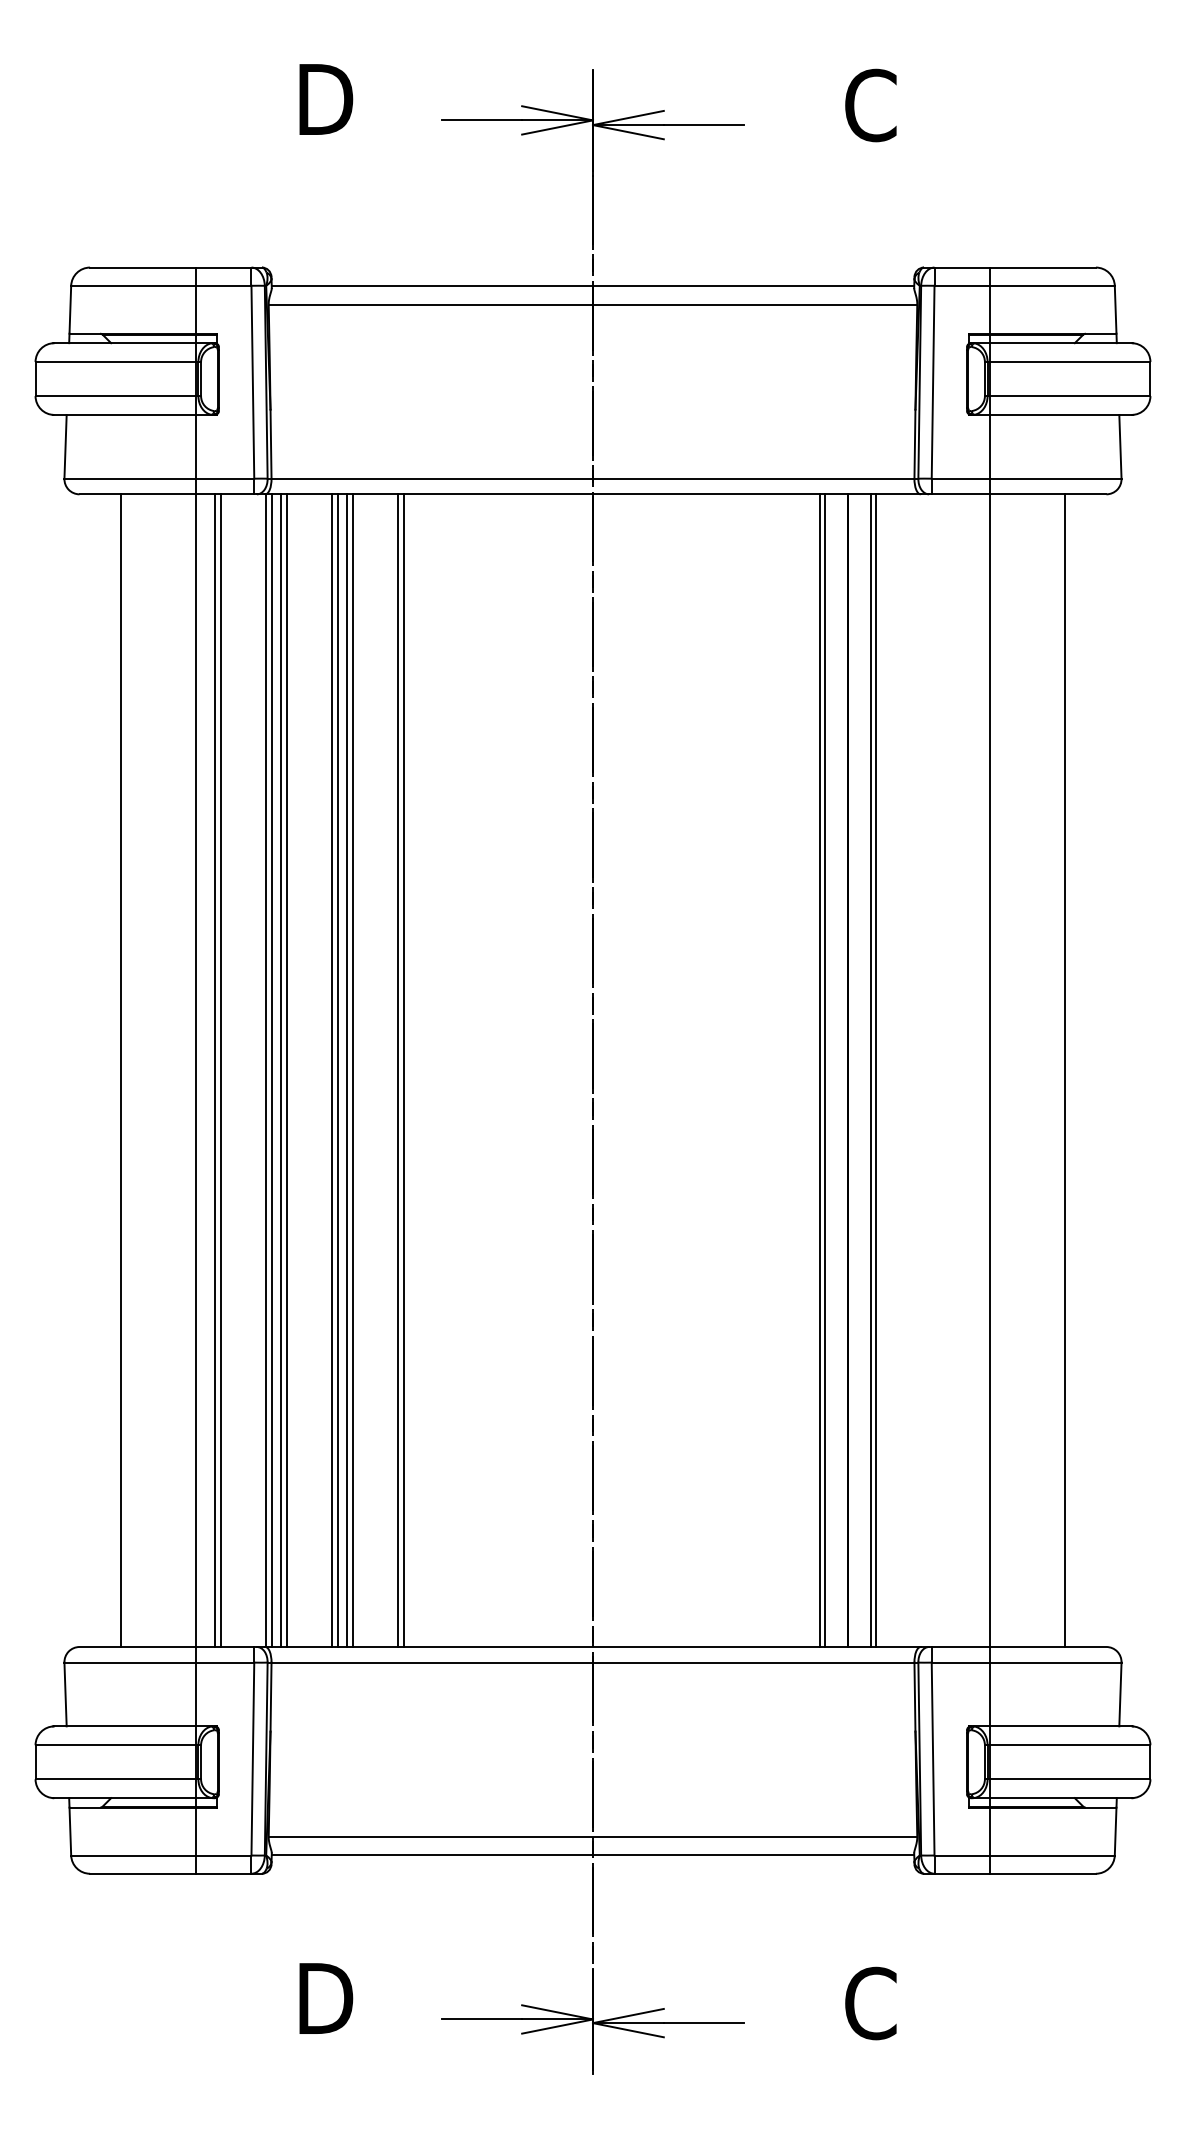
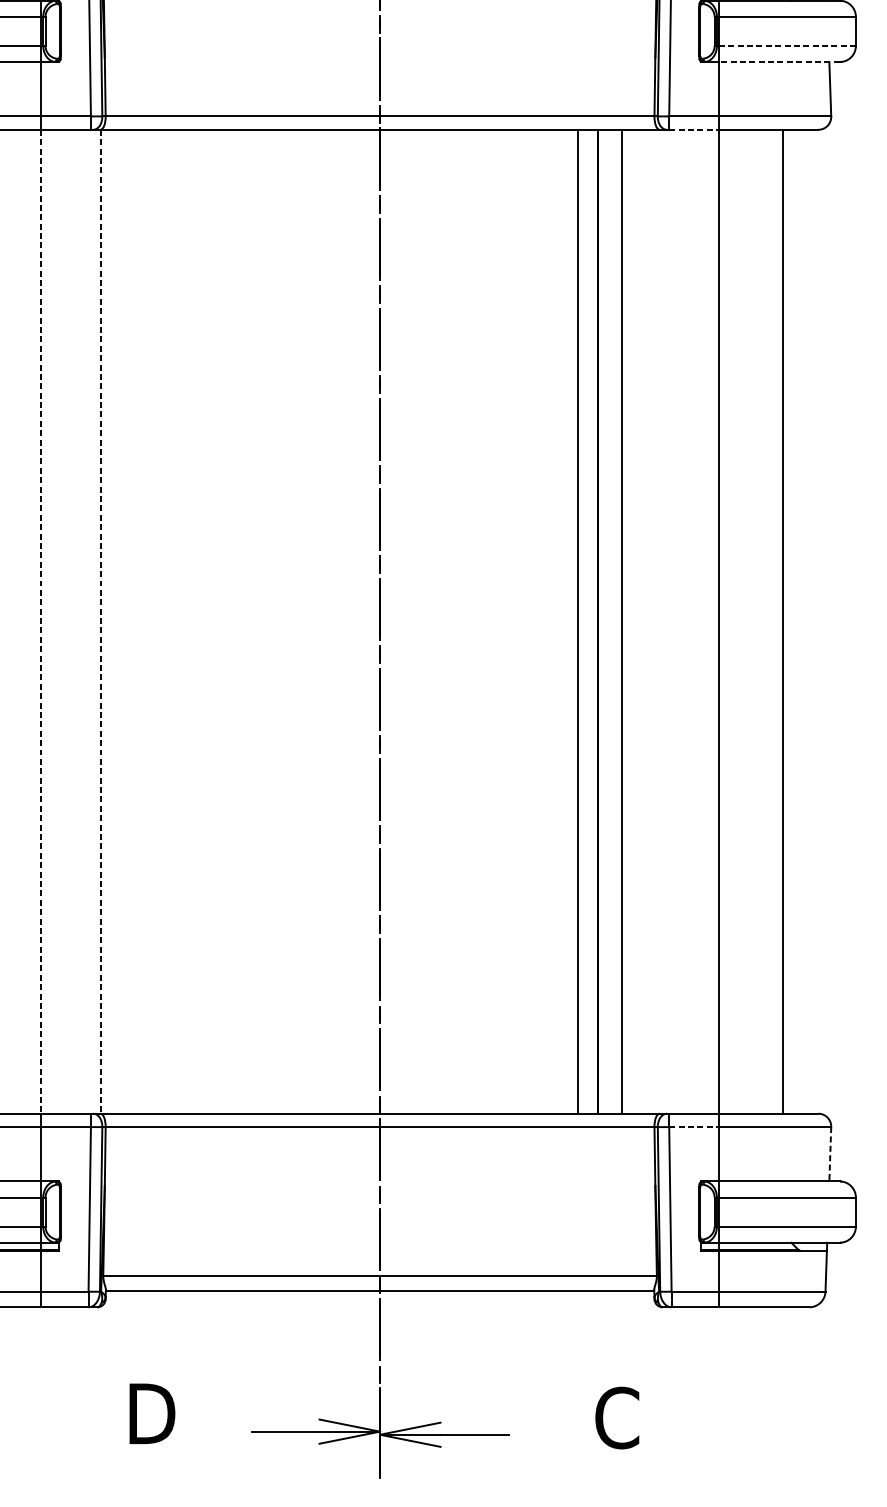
line: (1070, 396) -> (787, 46), solid -> dashed
line: (1060, 414) -> (779, 61), solid -> dashed
line: (961, 494) -> (694, 129), solid -> dashed
line: (215, 1070) -> (57, 621), removed
line: (220, 1070) -> (62, 621), removed
line: (271, 1070) -> (105, 621), removed
line: (281, 1070) -> (114, 621), removed
line: (286, 1070) -> (118, 621), removed
line: (332, 1070) -> (157, 621), removed
line: (337, 1070) -> (161, 621), removed
line: (347, 1070) -> (170, 621), removed
line: (353, 1070) -> (175, 621), removed
line: (398, 1070) -> (214, 621), removed
line: (404, 1070) -> (219, 621), removed
line: (819, 1070) -> (573, 621), removed
line: (870, 1070) -> (616, 621), removed
line: (196, 1071) -> (41, 622), solid -> dashed
line: (266, 1071) -> (101, 622), solid -> dashed
line: (961, 1662) -> (694, 1126), solid -> dashed
line: (1120, 1694) -> (830, 1154), solid -> dashed

